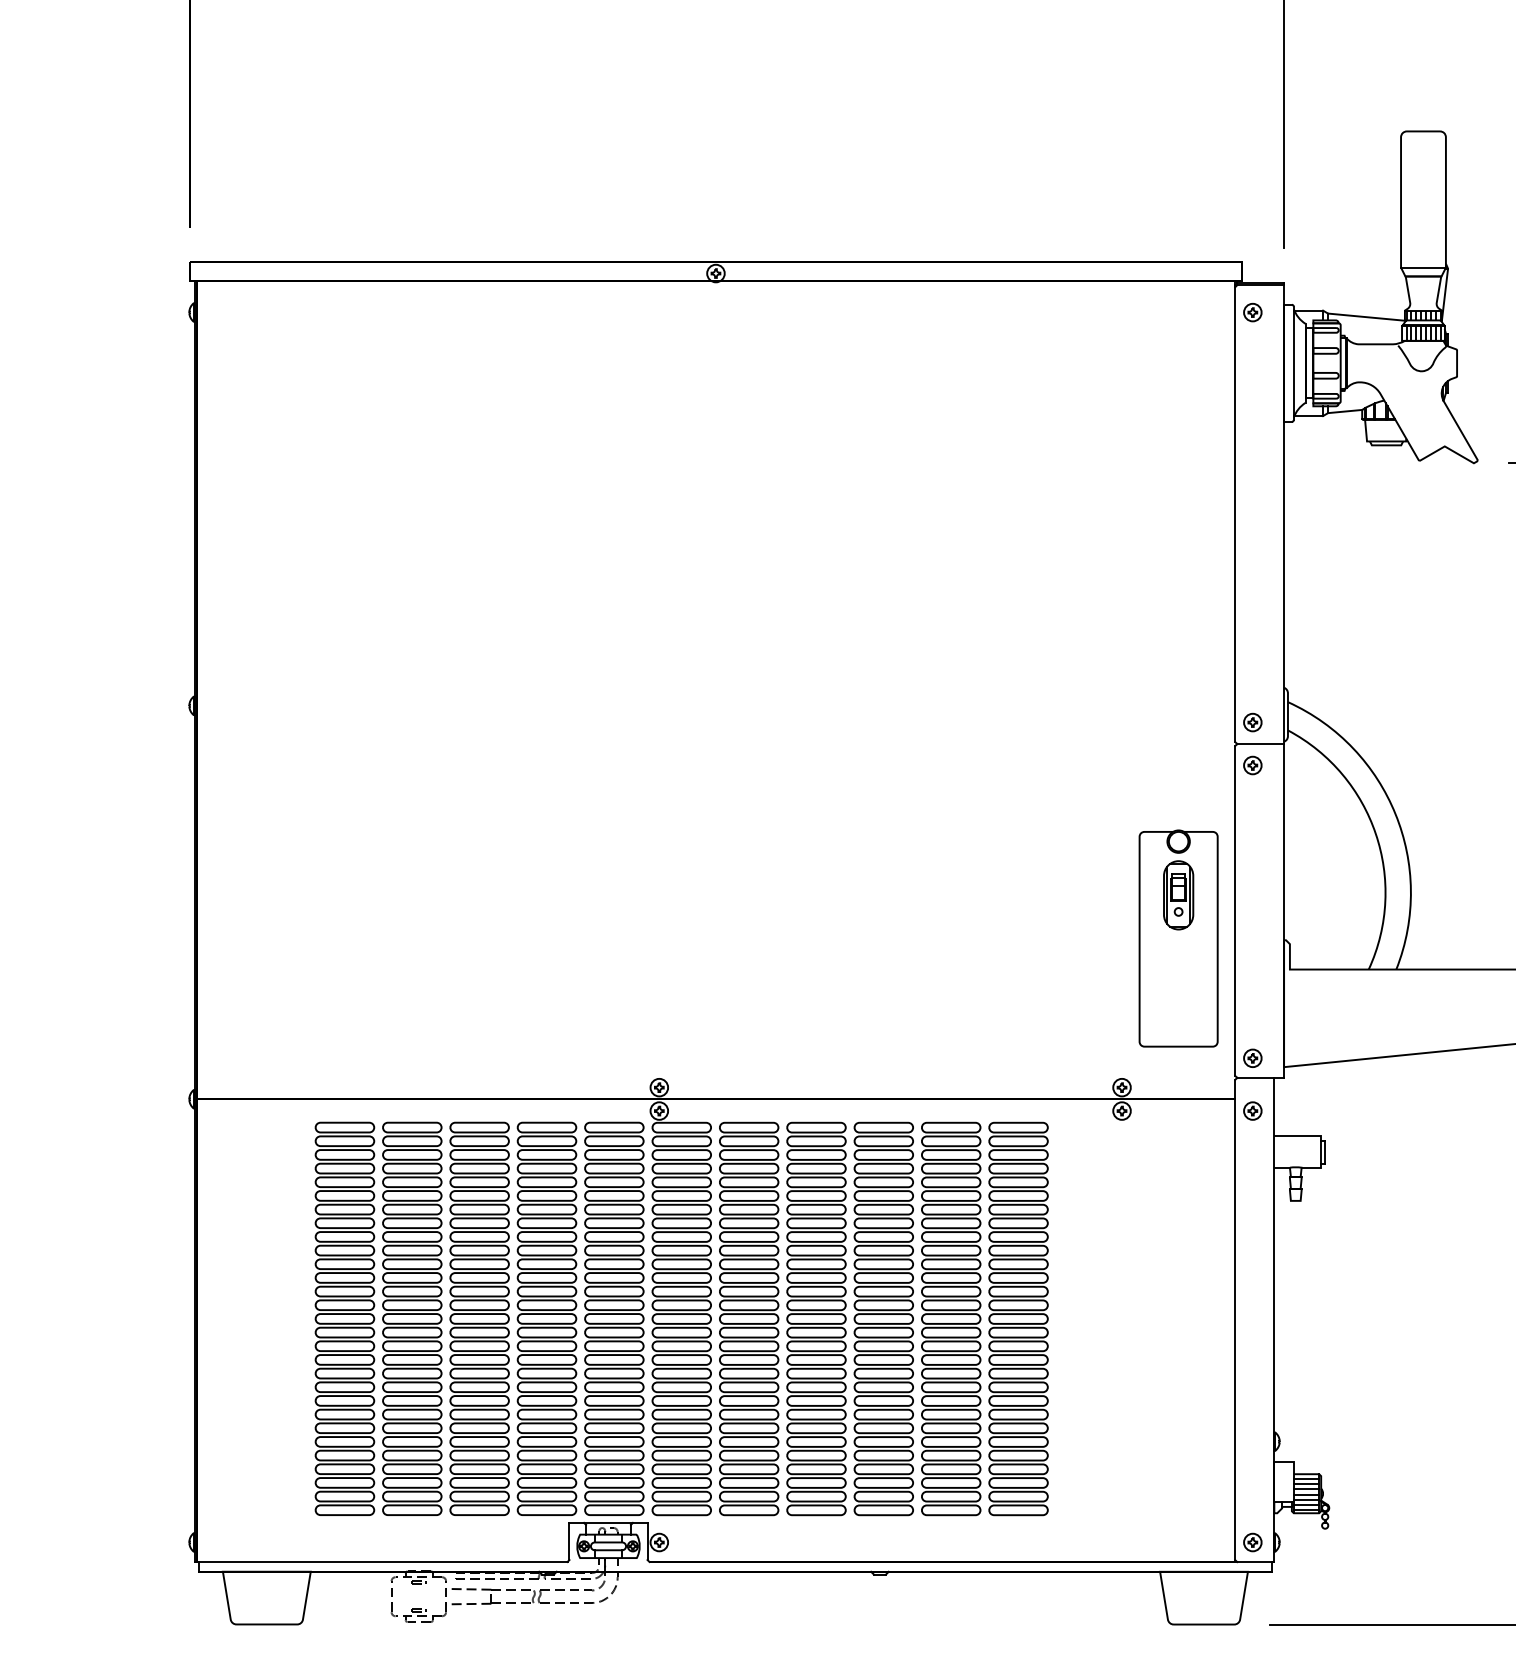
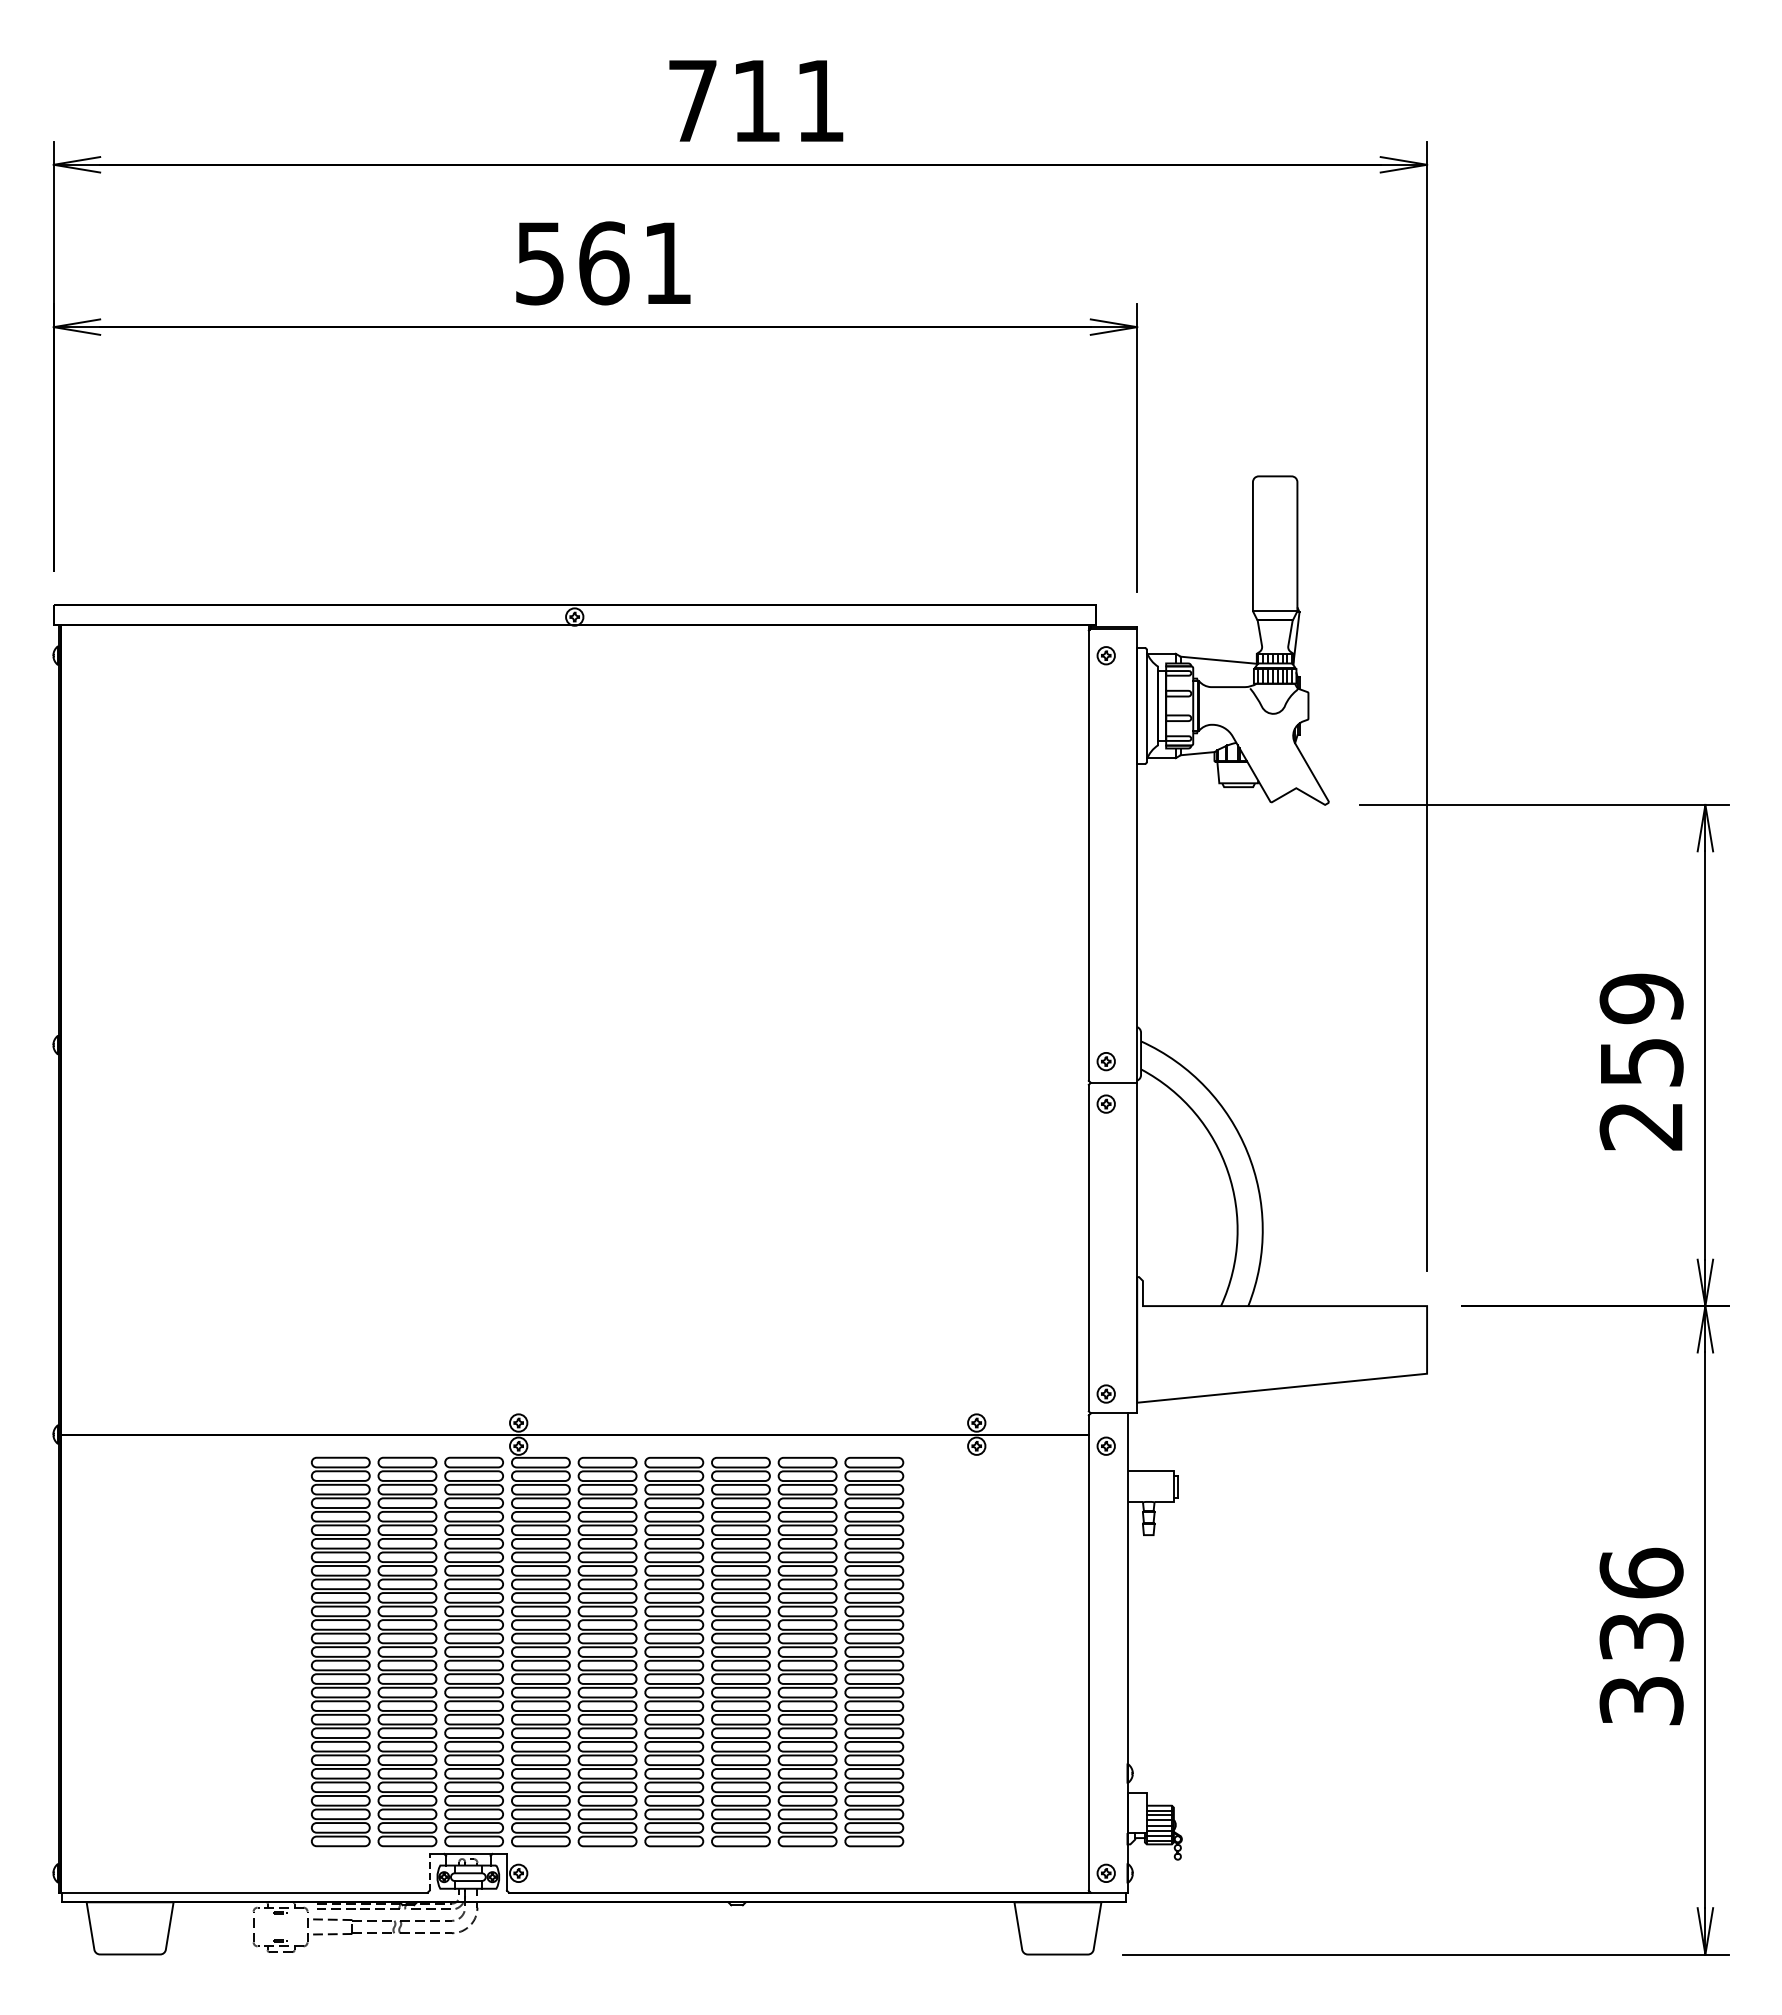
part: (1178, 938) -> (1032, 1275), removed
part: (378, 1318) -> (240, 1651), removed
line: (569, 1540) -> (429, 1871), solid -> dashed

